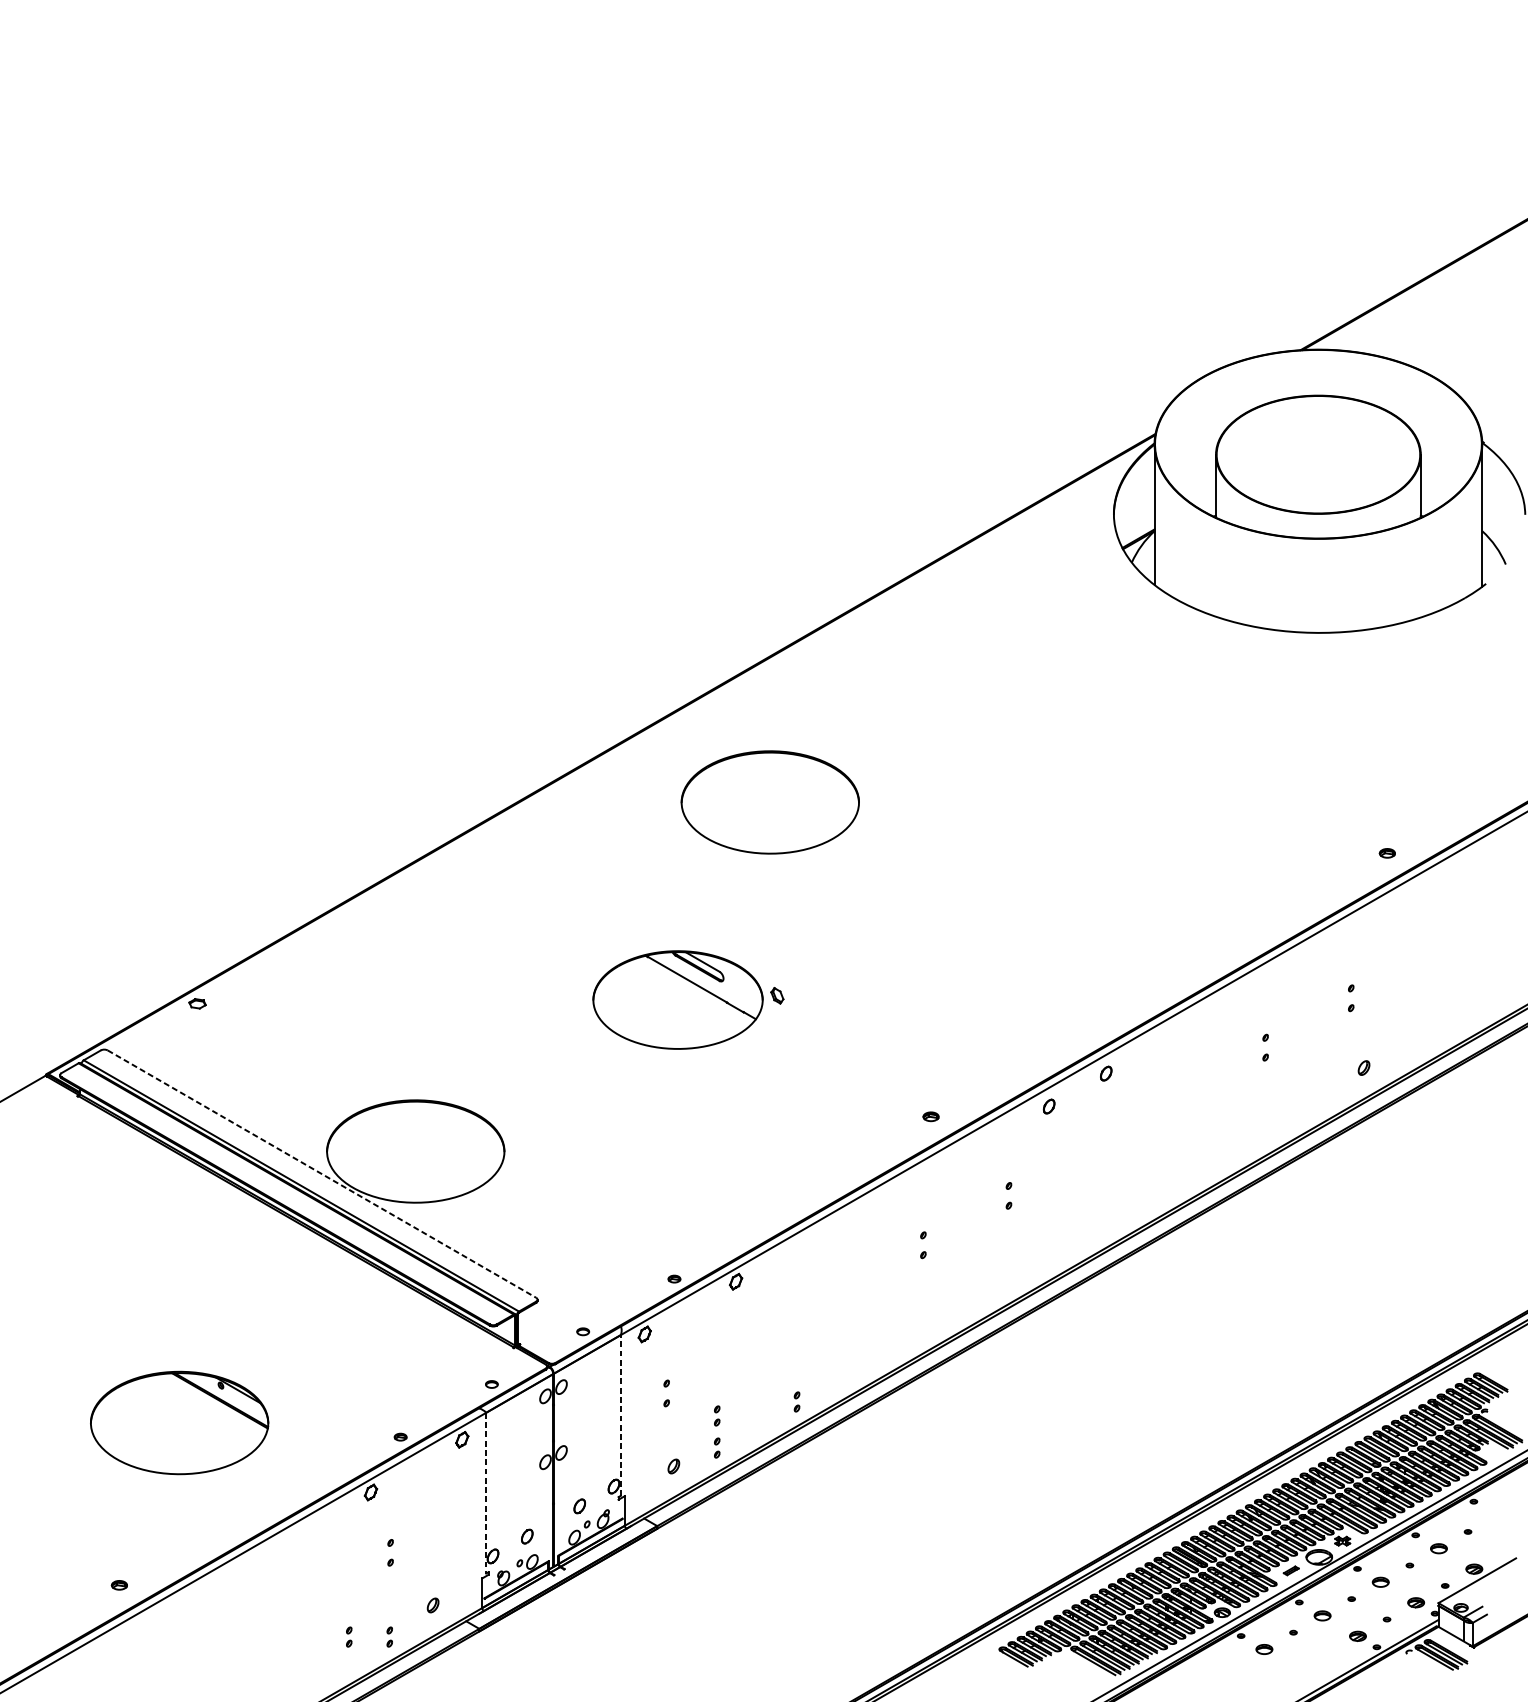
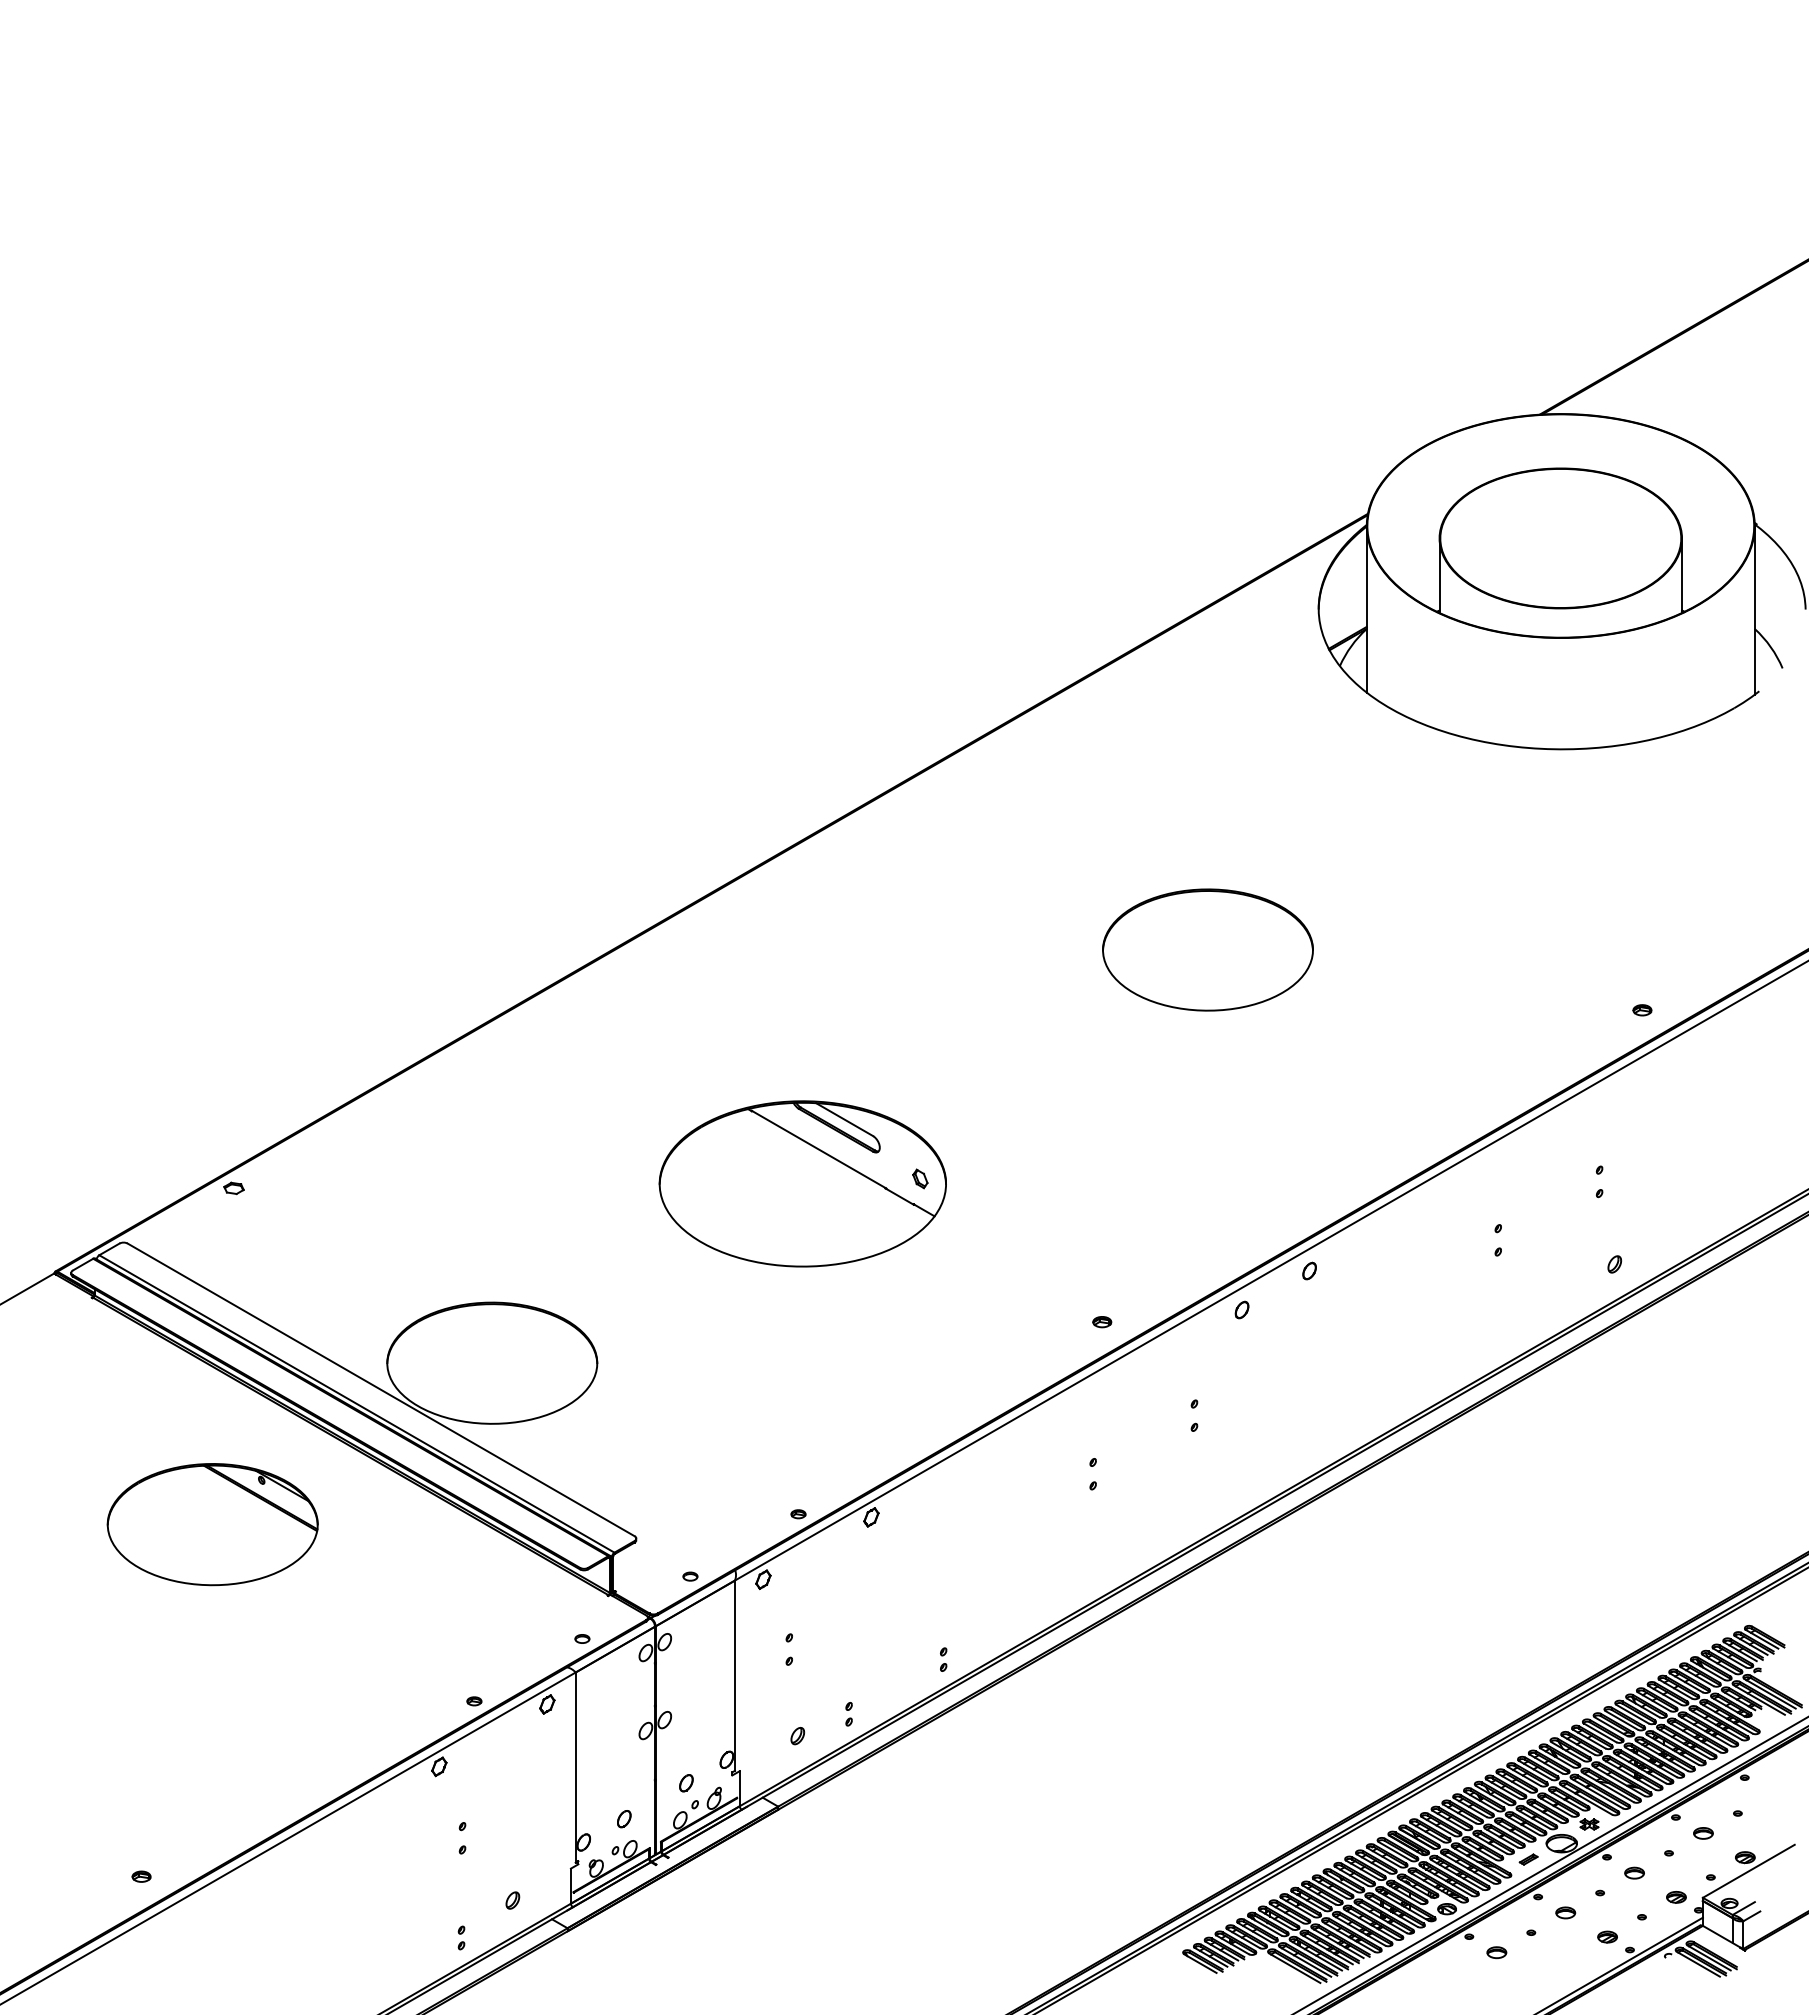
part: (769, 802) -> (1207, 949), moved
part: (677, 999) -> (802, 1183), size x1.43
line: (322, 1173) -> (381, 1389), dashed -> solid
line: (621, 1415) -> (735, 1675), dashed -> solid
part: (716, 1416) -> (848, 1676), removed
part: (179, 1422) -> (212, 1524), moved
line: (486, 1493) -> (575, 1768), dashed -> solid
part: (349, 1636) -> (413, 1937), removed

